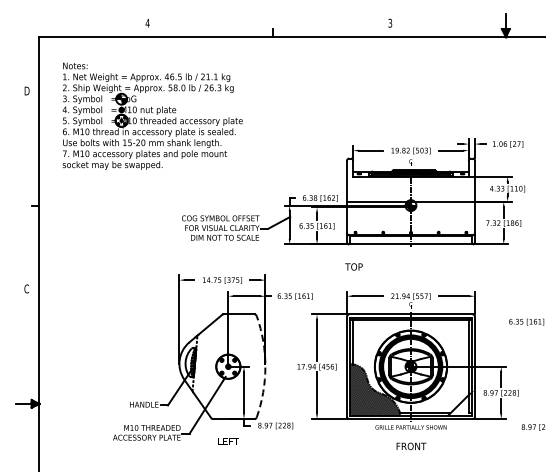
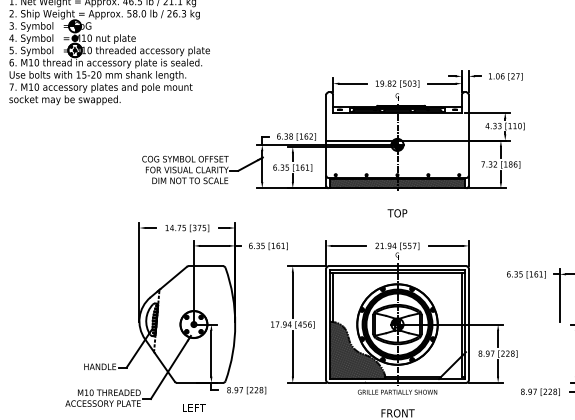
hatch: (410, 239) -> (396, 182), added
text: (353, 266) -> (396, 212), moved
arc: (265, 366) -> (235, 324), dashed -> solid

